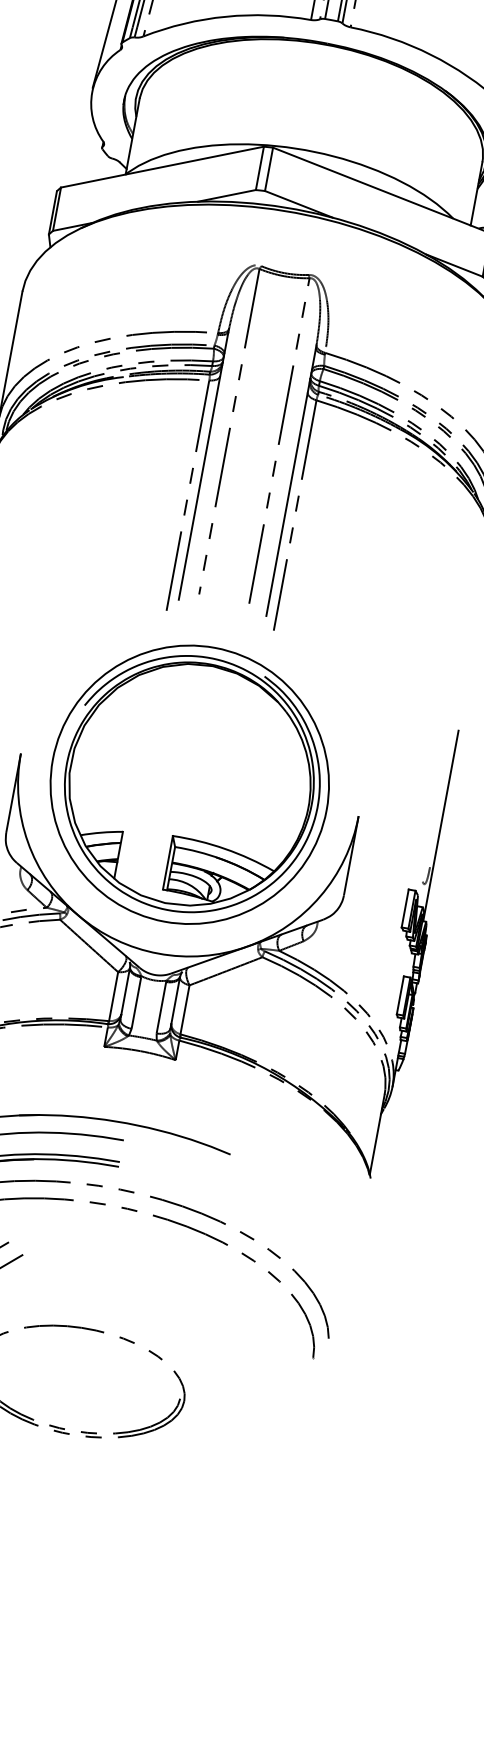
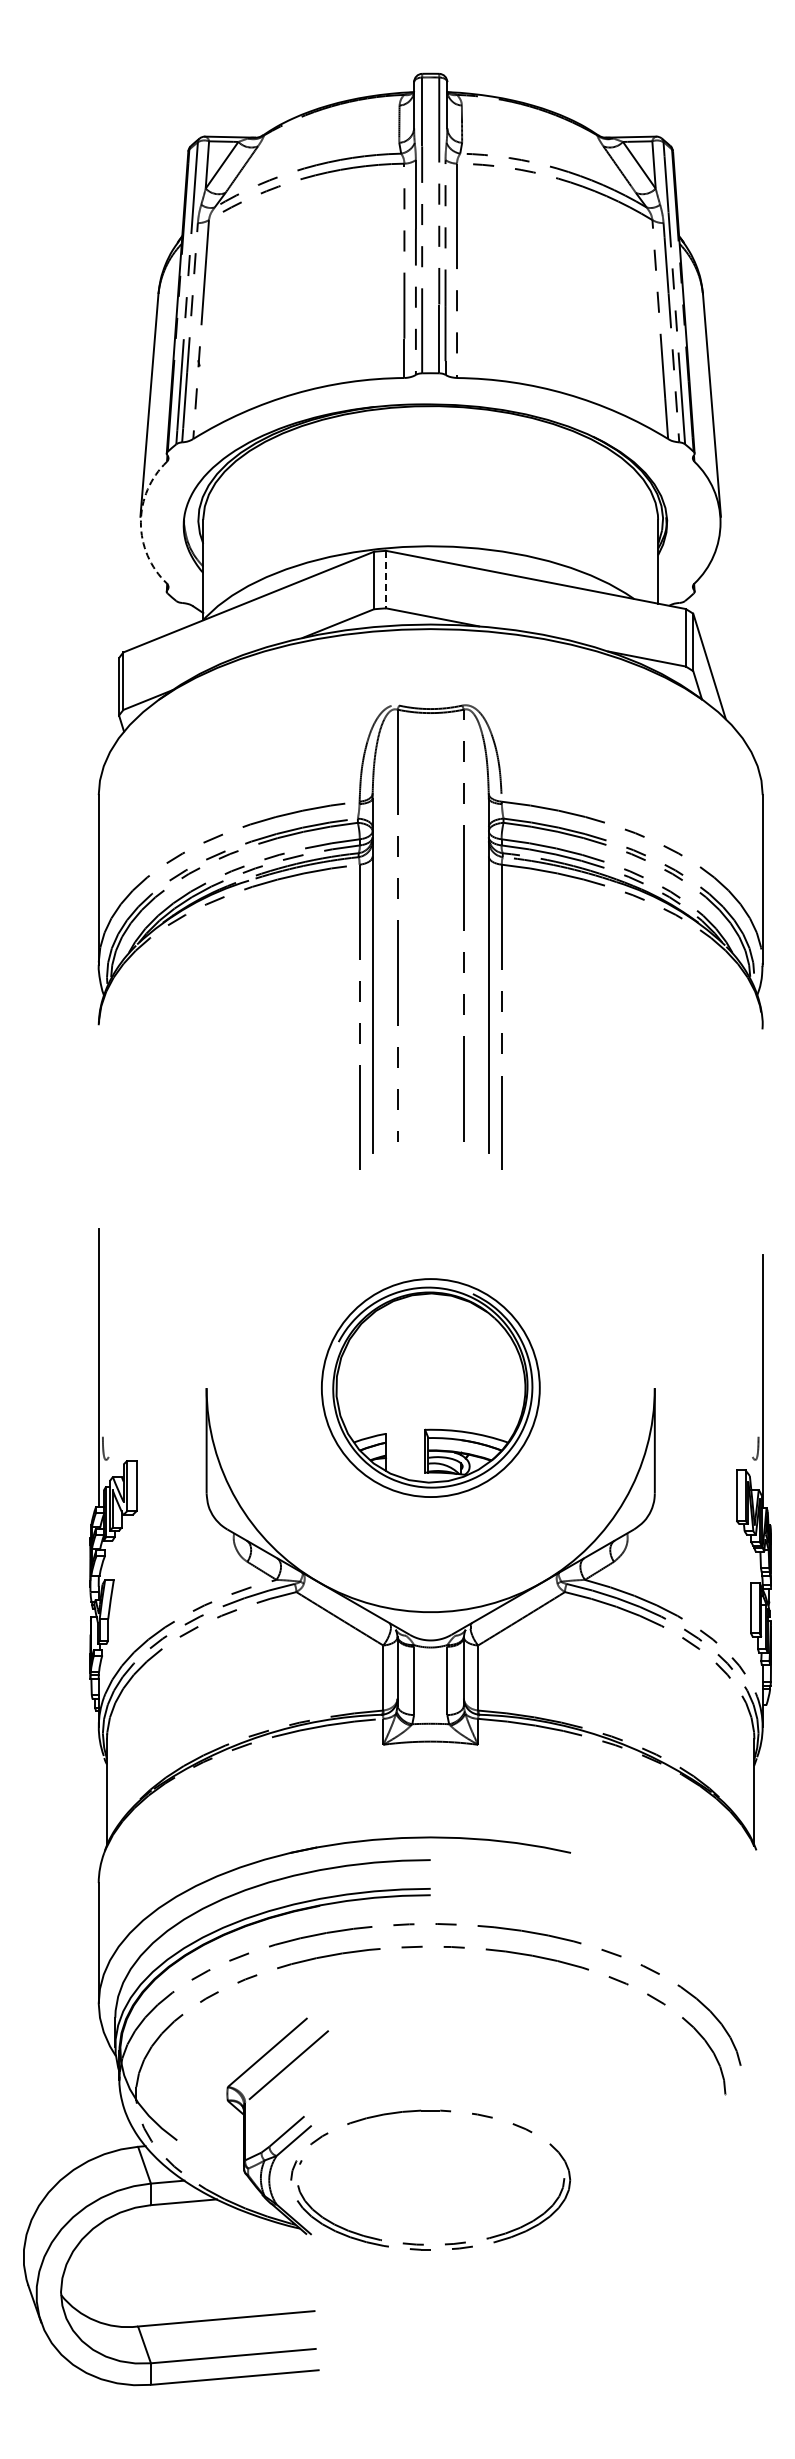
arc: (92, 92) -> (140, 522), solid -> dashed
line: (269, 169) -> (386, 579), solid -> dashed
part: (189, 784) -> (430, 1387), size x0.6

